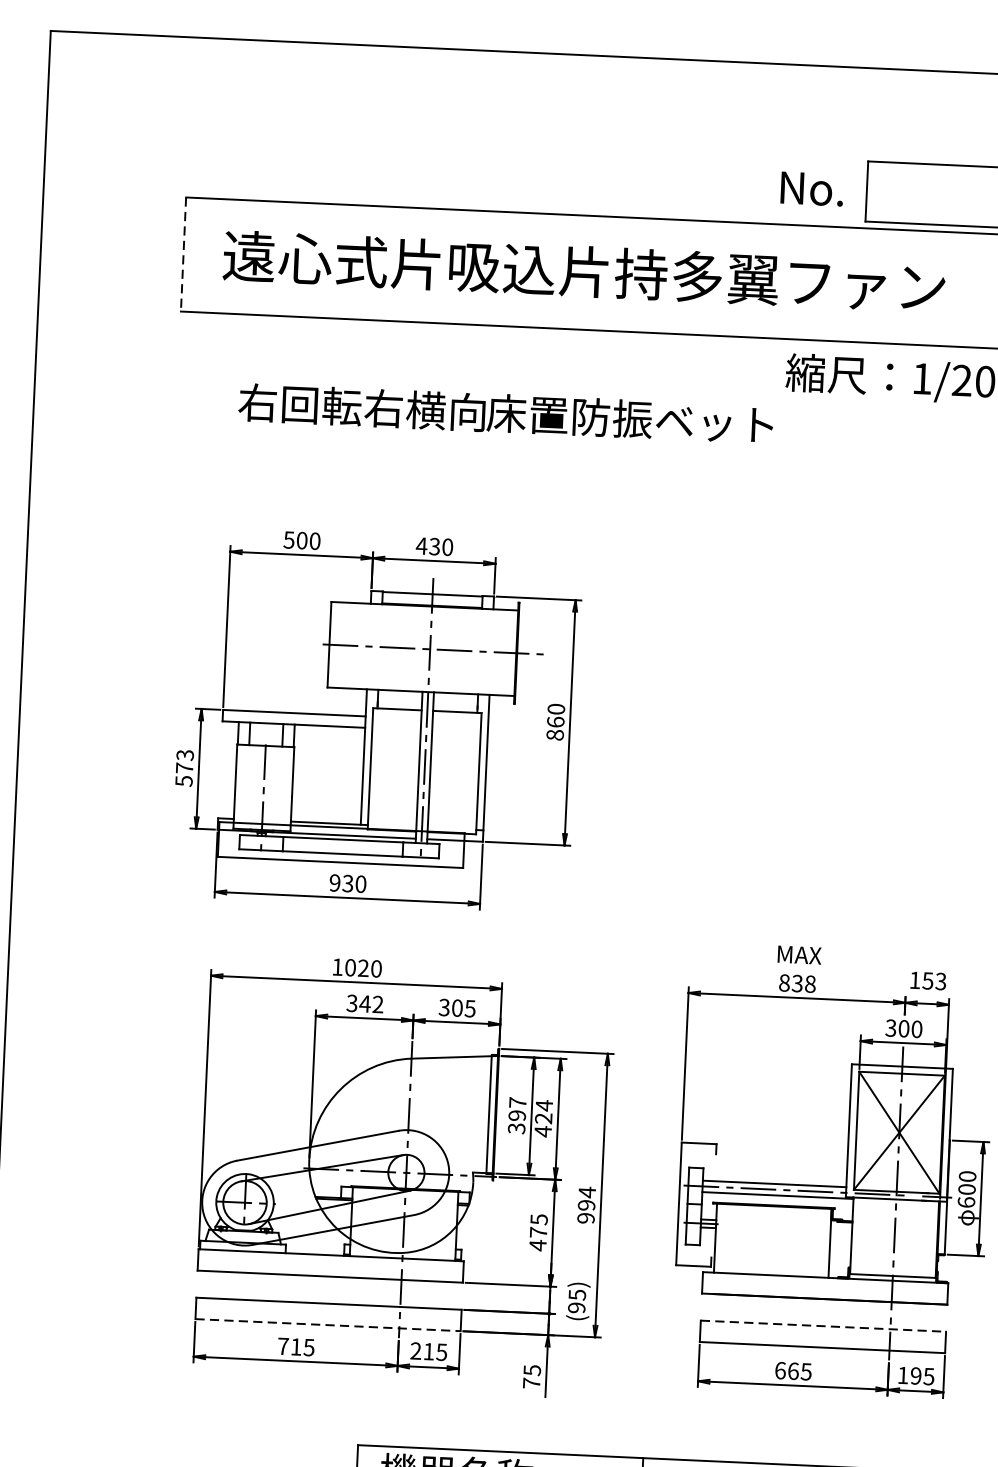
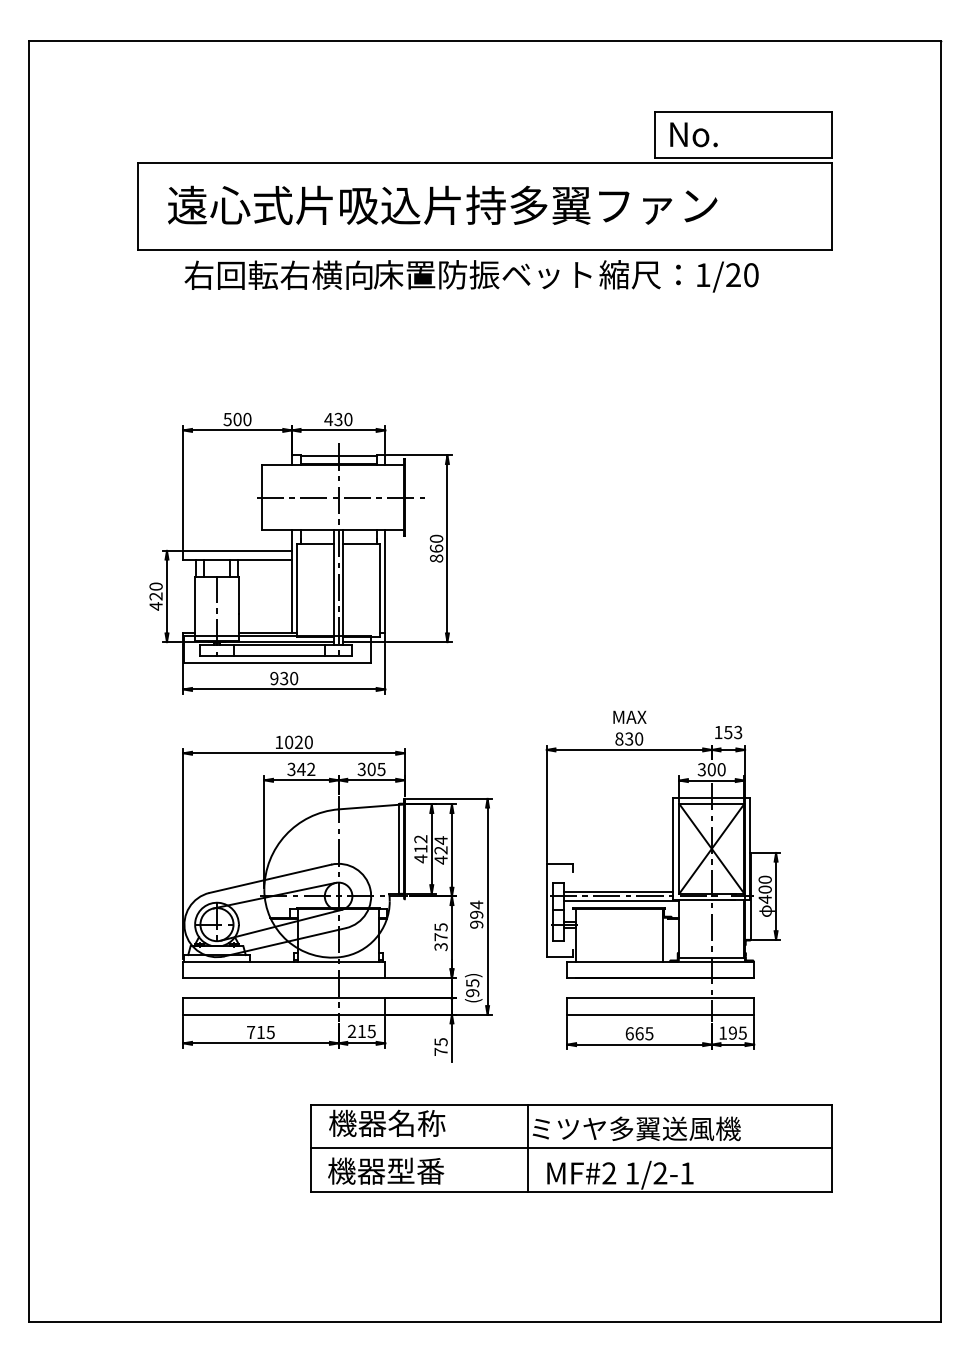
text: (811, 188) -> (693, 134), moved
line: (183, 254) -> (137, 206), dashed -> solid
text: (505, 412) -> (387, 274), moved
text: (183, 768) -> (155, 596), 573 -> 420
text: (810, 984) -> (639, 739), 838 -> 830
text: (516, 1116) -> (420, 849), 397 -> 412
text: (965, 1202) -> (764, 899), 600 -> 400
text: (537, 1244) -> (440, 946), 475 -> 375
line: (328, 1324) -> (284, 1014), dashed -> solid
line: (824, 1326) -> (661, 998), dashed -> solid

